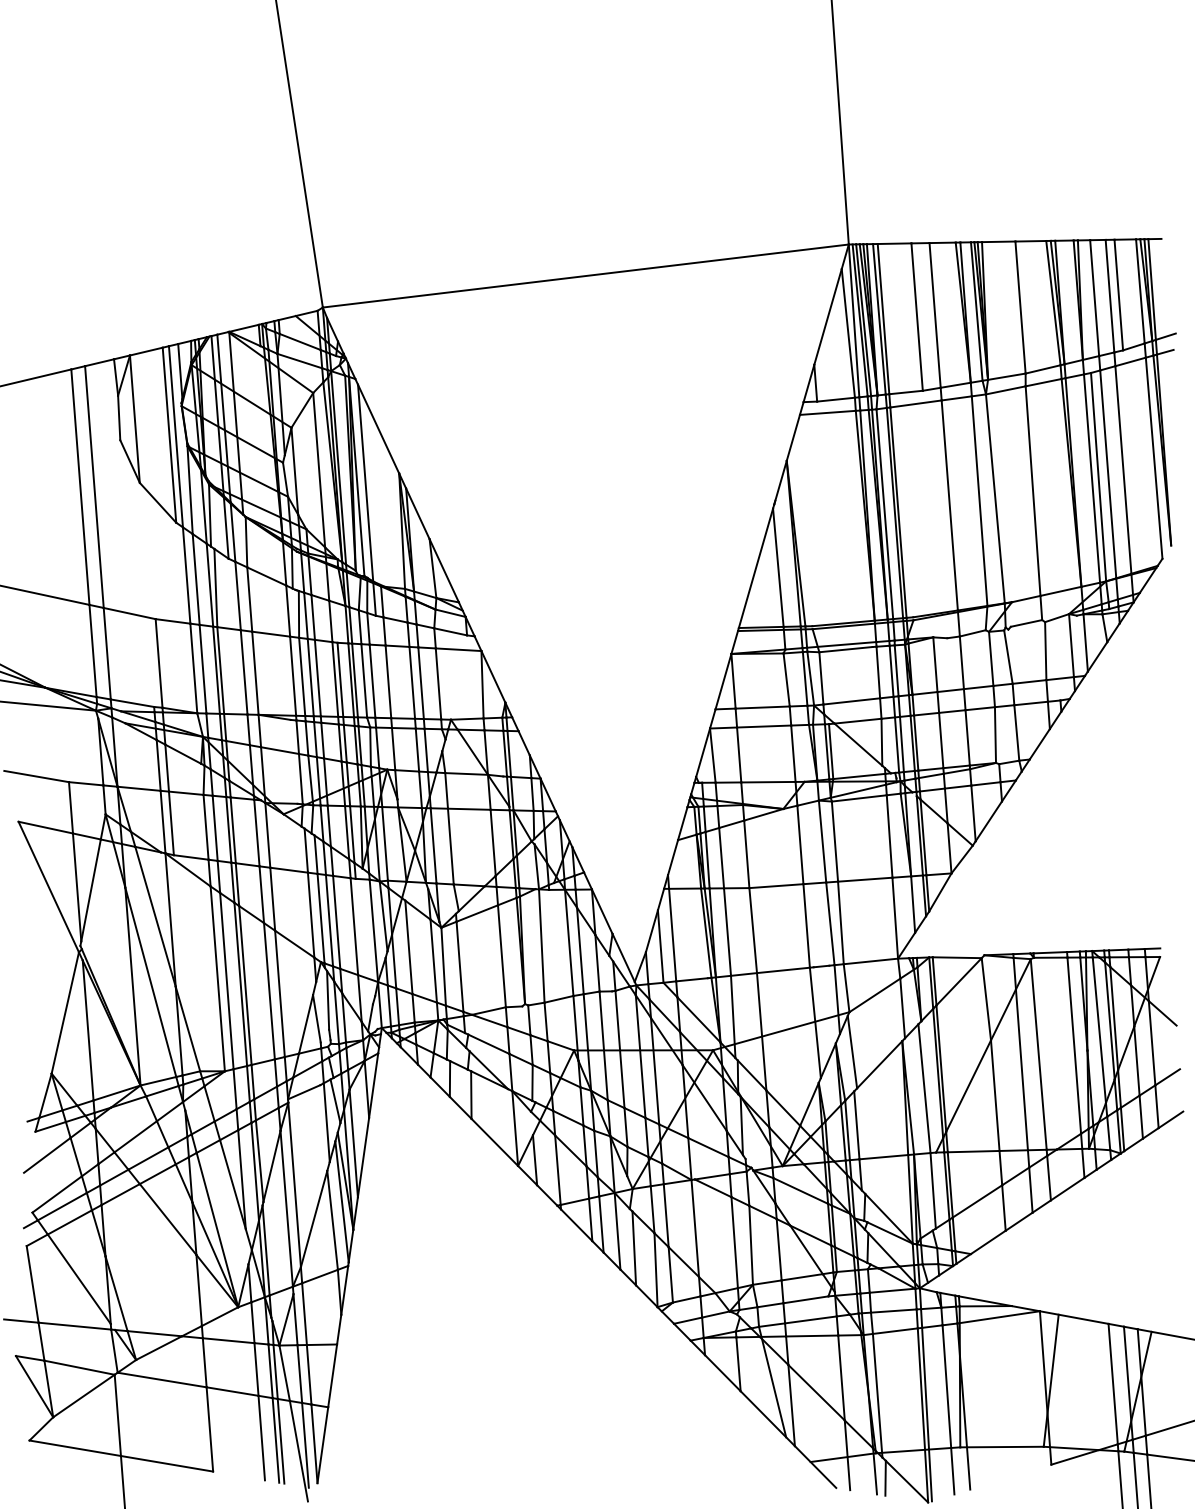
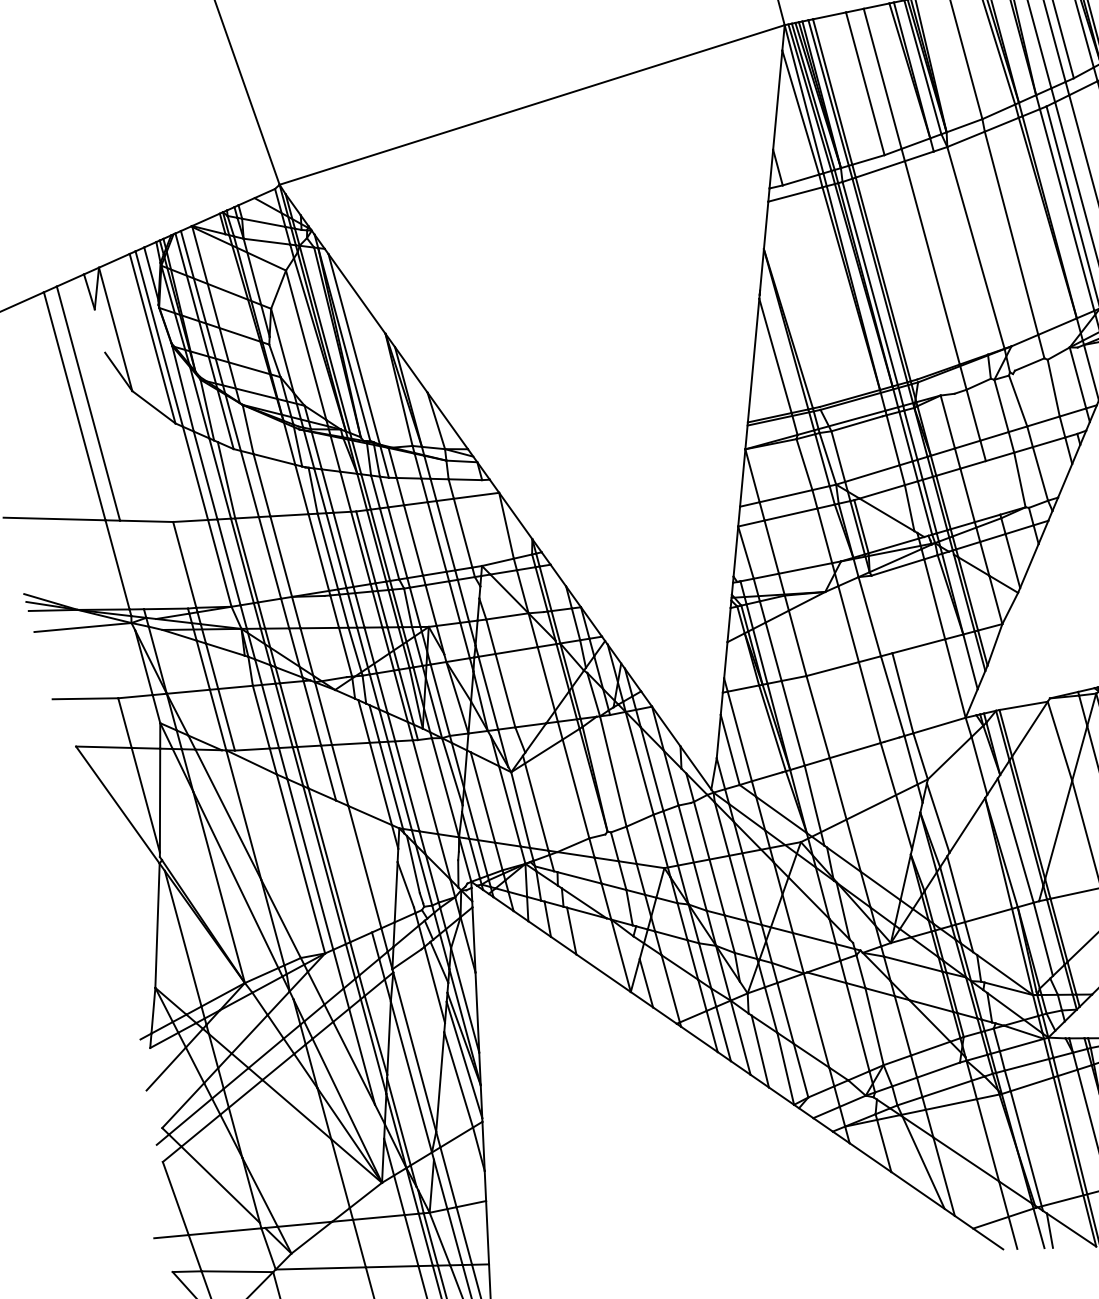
line: (119, 417) -> (100, 330), removed
line: (979, 500) -> (960, 252), removed
line: (106, 653) -> (131, 564), removed
line: (967, 737) -> (992, 487), removed
line: (834, 841) -> (881, 614), removed
line: (269, 991) -> (354, 866), removed

